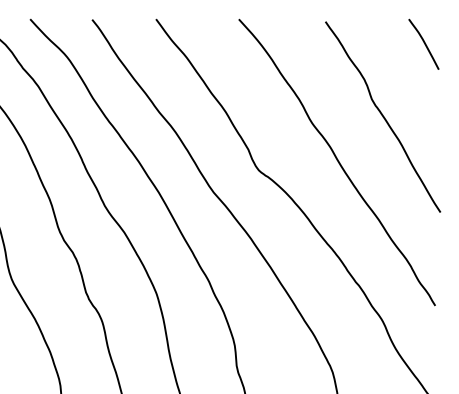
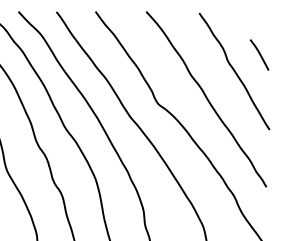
curve: (423, 43) -> (259, 54), moved

